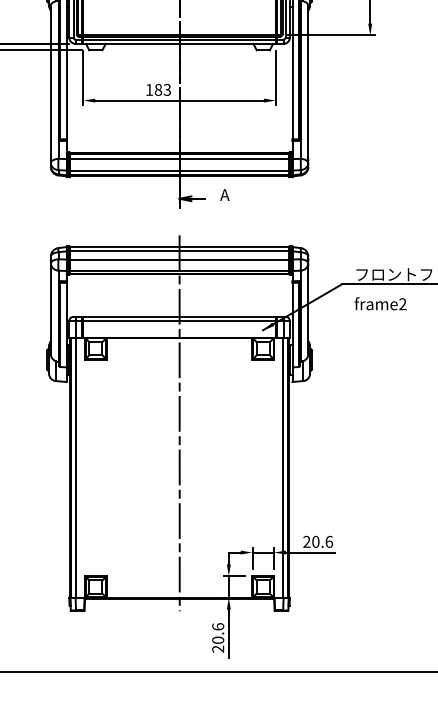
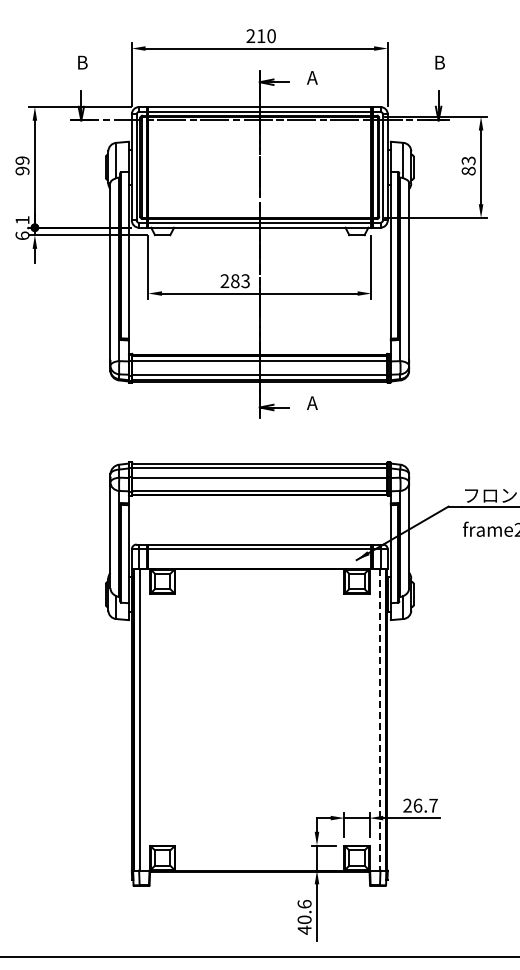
text: (149, 89) -> (224, 280), 183 -> 283
line: (179, 422) -> (259, 667), removed
line: (283, 467) -> (380, 719), solid -> dashed
text: (322, 541) -> (425, 805), 20.6 -> 26.7
text: (218, 648) -> (304, 929), 20.6 -> 40.6

